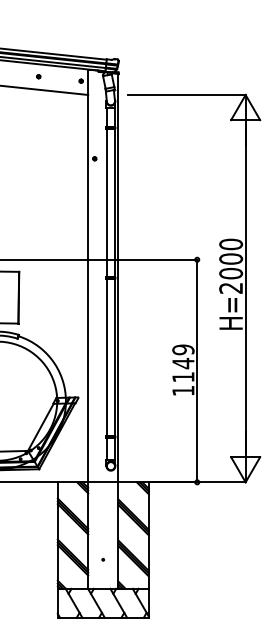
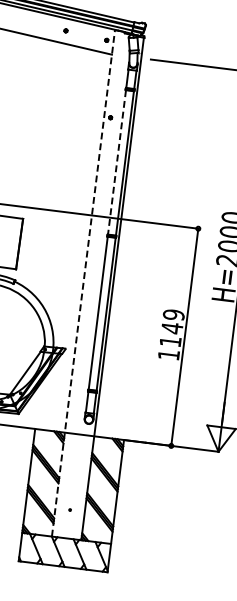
line: (106, 203) -> (116, 162), solid -> dashed
line: (88, 328) -> (83, 282), solid -> dashed

